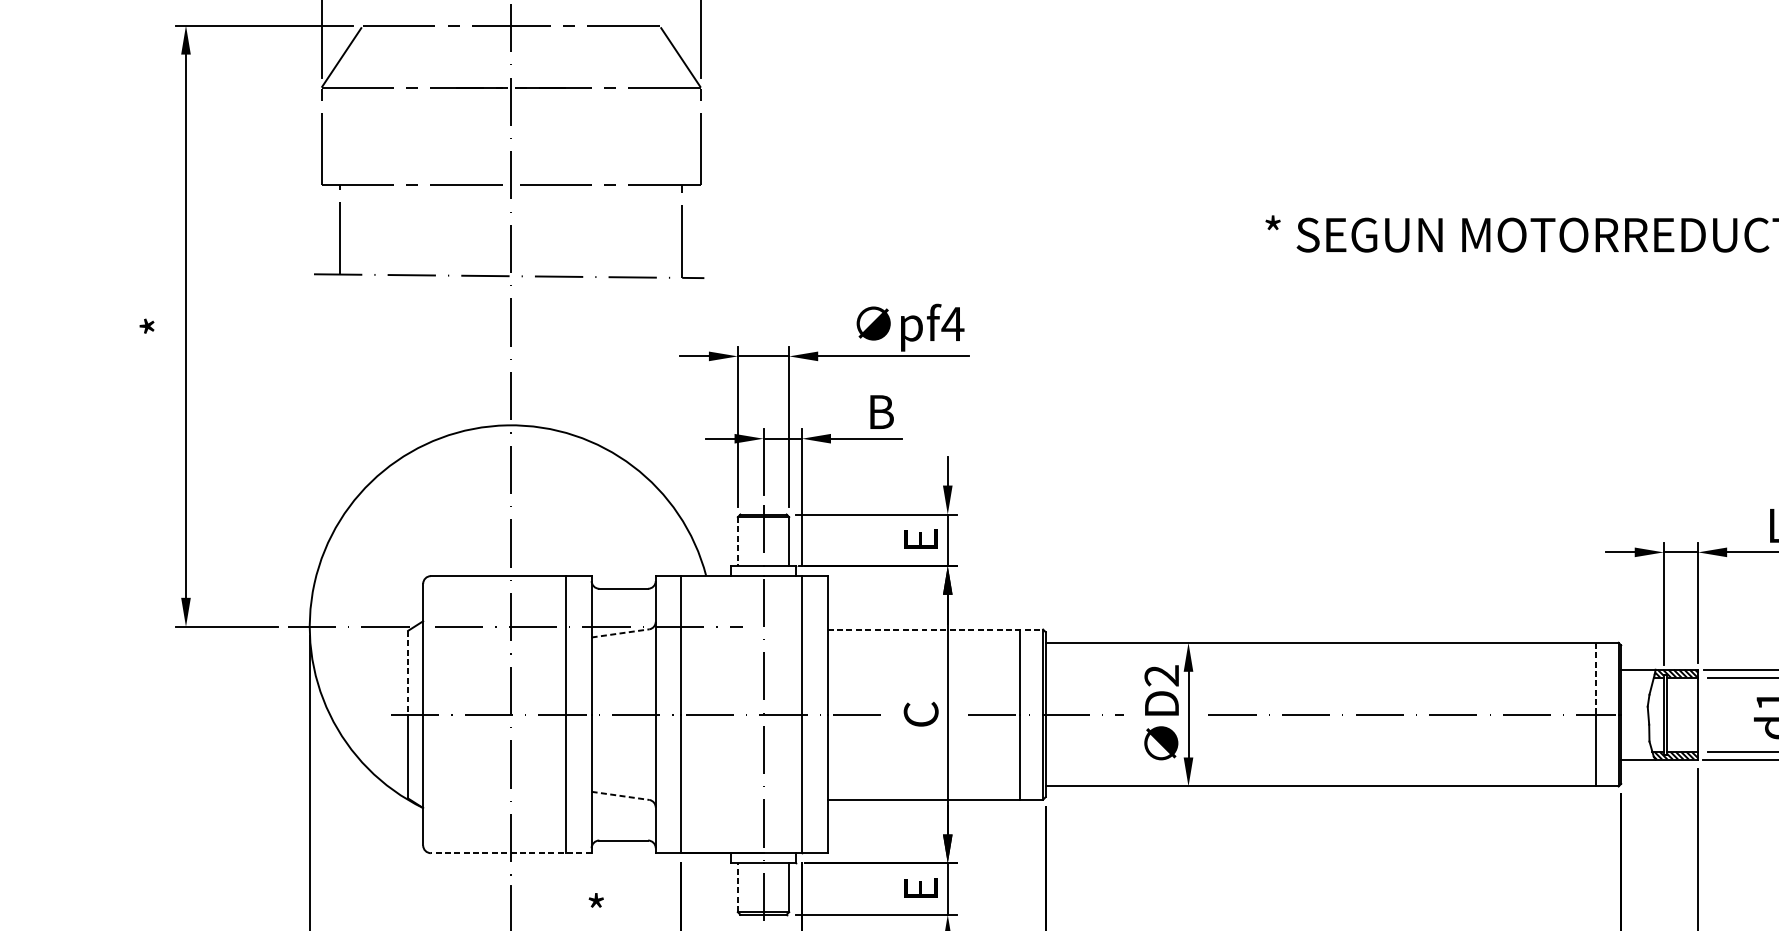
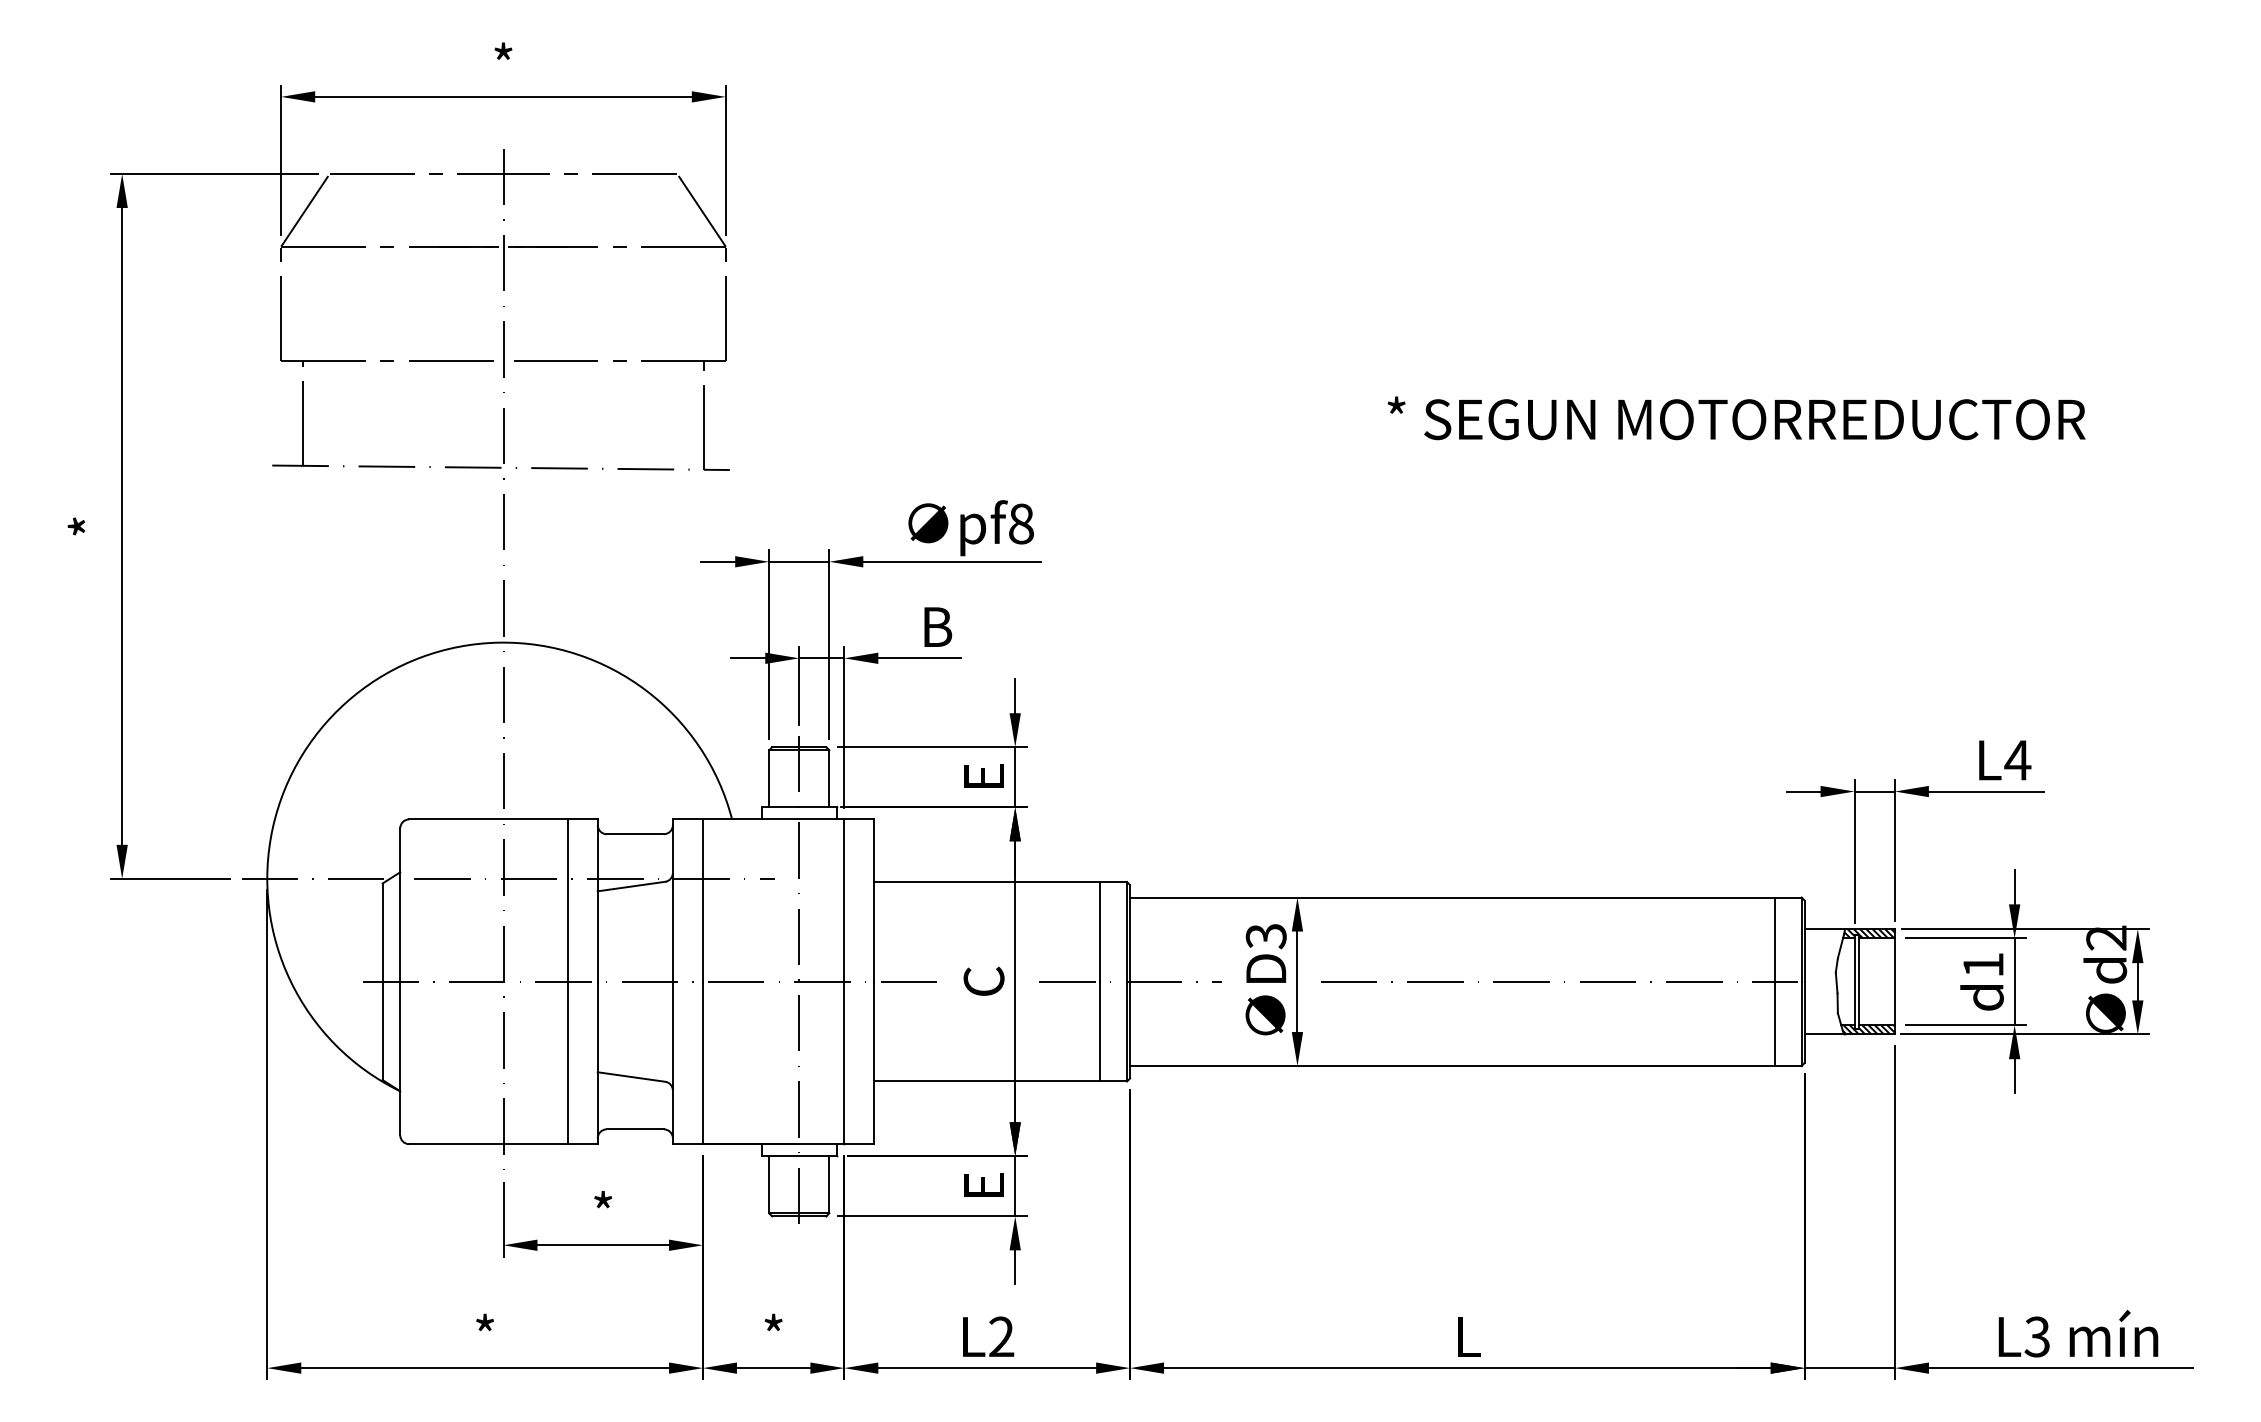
text: (952, 323) -> (1020, 523), pf4 -> pf8
line: (738, 541) -> (769, 778), dashed -> solid
line: (936, 629) -> (1001, 882), dashed -> solid
line: (621, 633) -> (632, 886), dashed -> solid
line: (408, 673) -> (382, 933), dashed -> solid
text: (1162, 676) -> (1266, 936), D2 -> D3
line: (1595, 679) -> (1774, 940), dashed -> solid
line: (621, 796) -> (632, 1077), dashed -> solid
line: (511, 853) -> (503, 1144), dashed -> solid
line: (738, 887) -> (769, 1184), dashed -> solid

